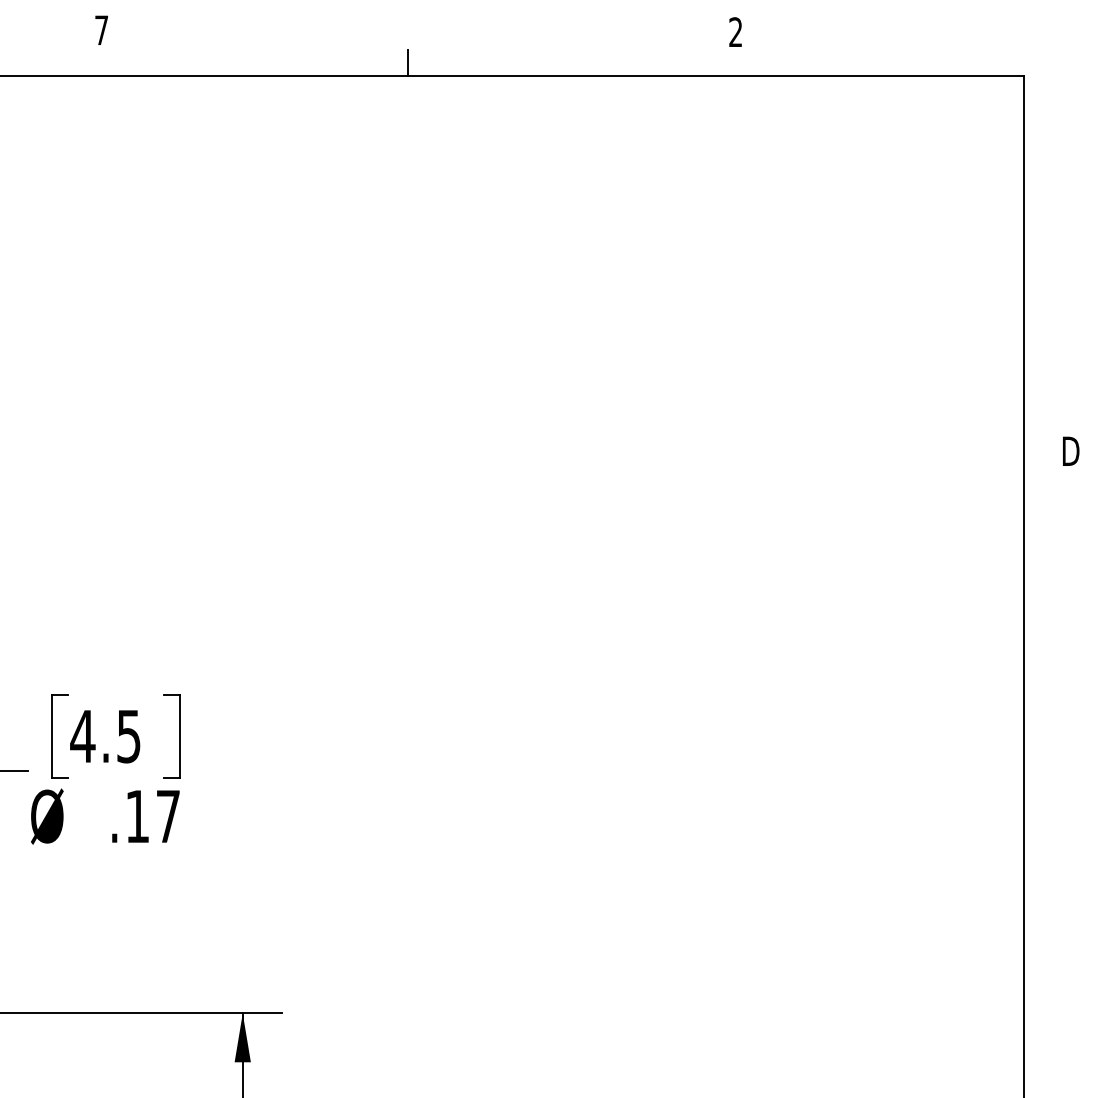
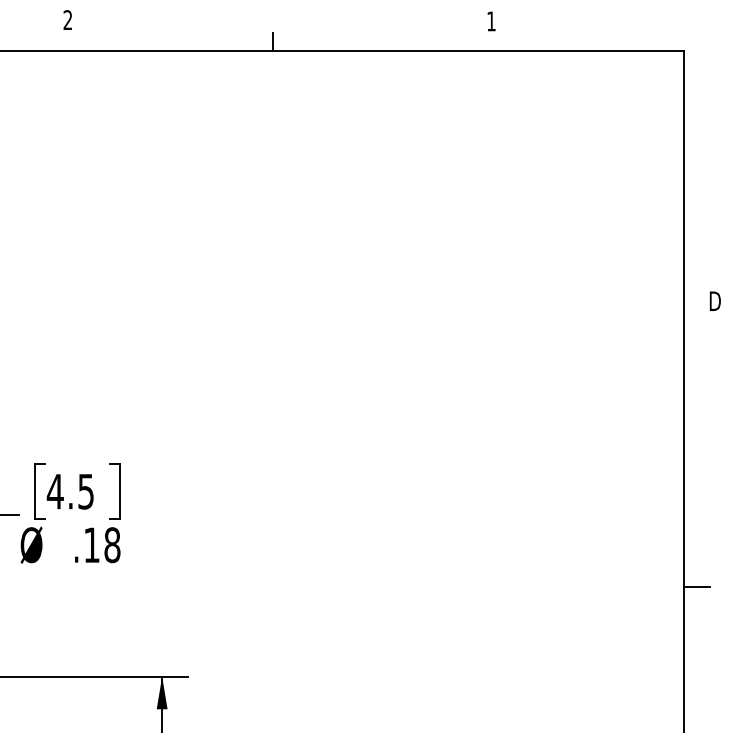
text: (101, 29) -> (67, 19), 7 -> 2
text: (735, 32) -> (491, 21), 2 -> 1
text: (168, 817) -> (112, 545), .17 -> .18
line: (1044, 879) -> (697, 587), added

